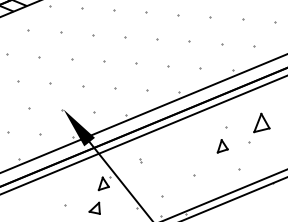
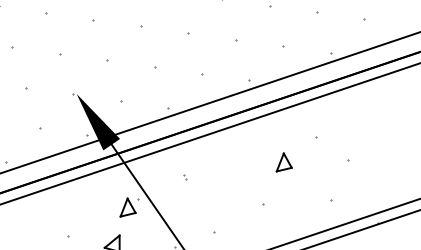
part: (261, 122) -> (368, 132), removed
part: (222, 146) -> (284, 162), moved

